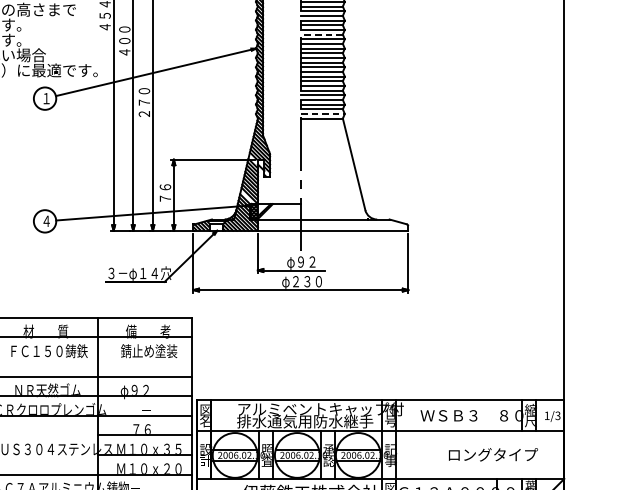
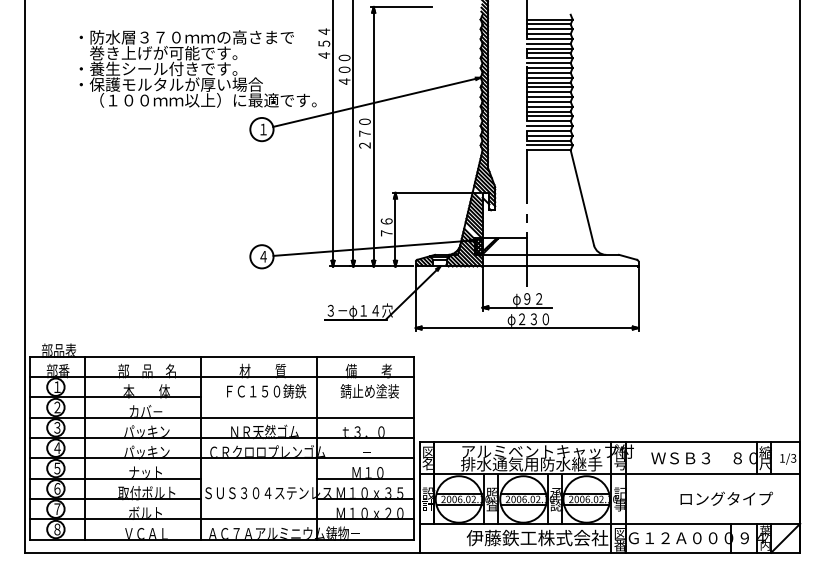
line: (321, 34) -> (548, 63), dashed -> solid
line: (322, 114) -> (549, 145), dashed -> solid
text: (142, 391) -> (362, 433), φ９２ -> ｔ３．０
text: (146, 429) -> (367, 472), ７６ -> Ｍ１０

